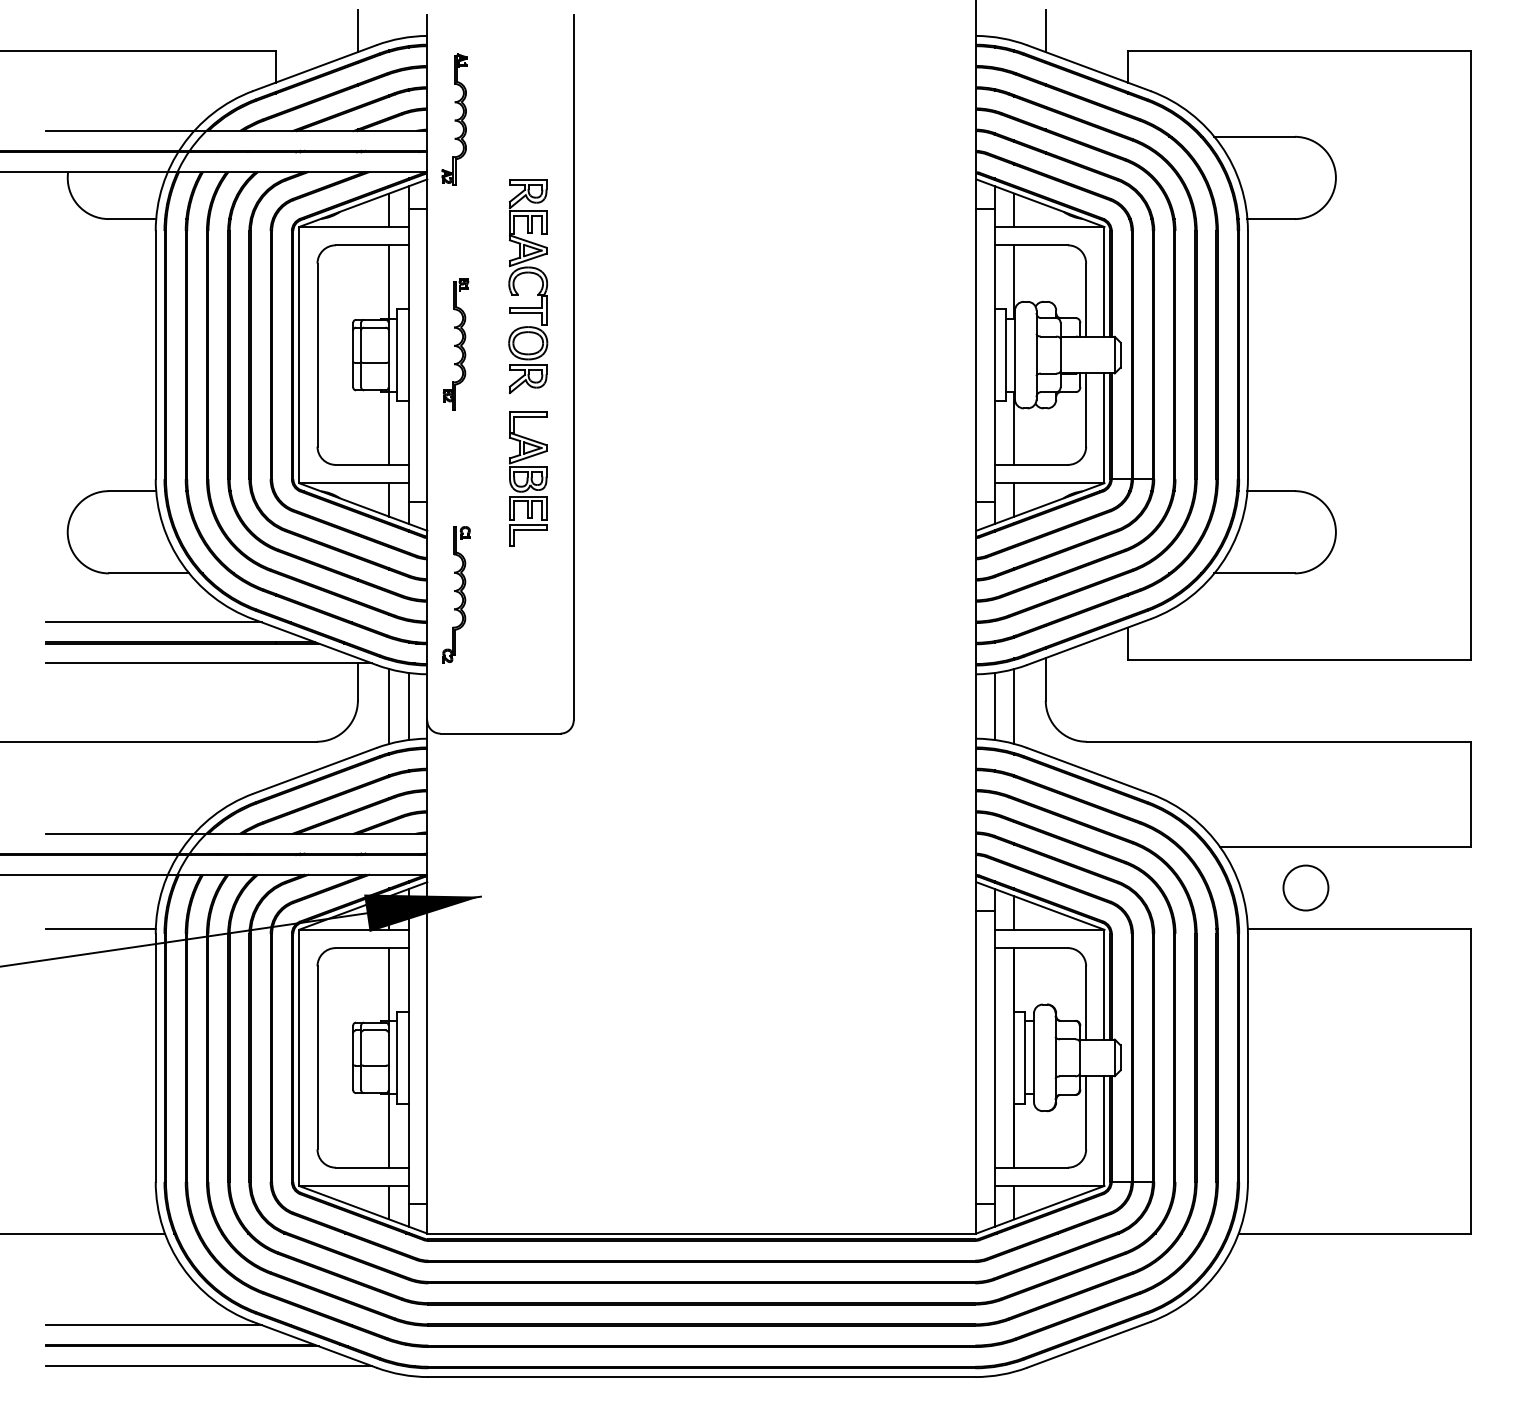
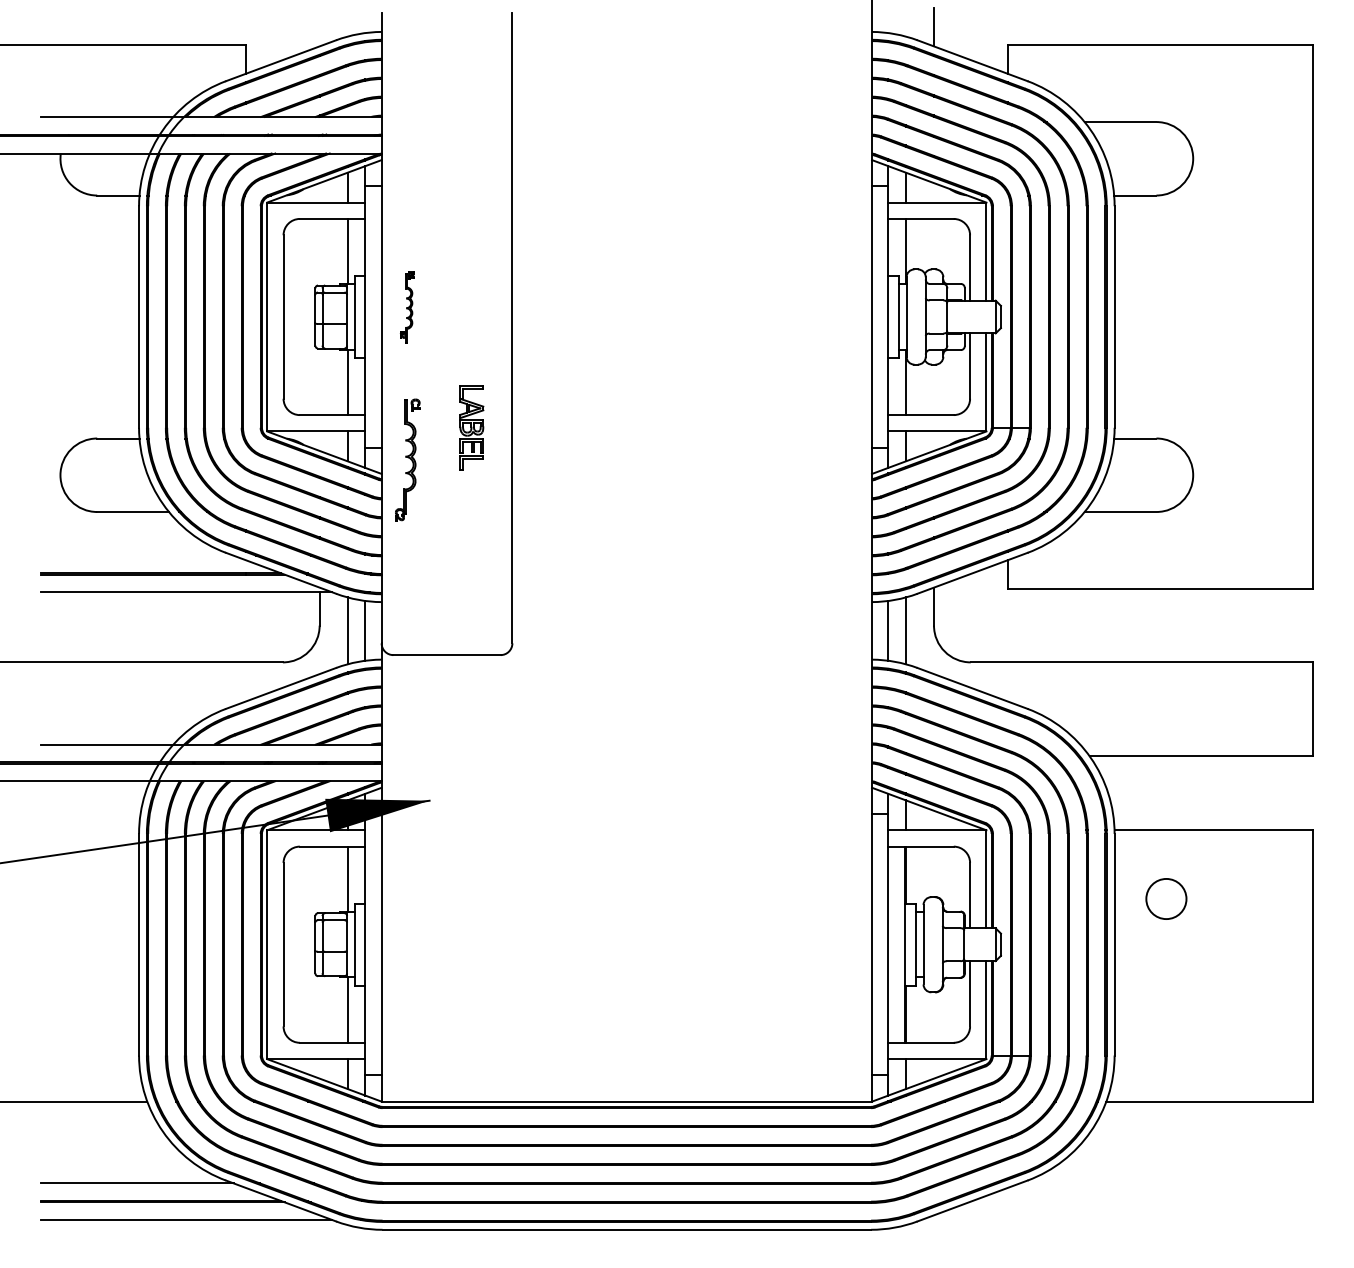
line: (357, 30) -> (319, 27), removed
part: (454, 119) -> (405, 106), removed
part: (518, 294) -> (463, 262), removed
part: (456, 344) -> (407, 307), size x0.6
part: (527, 478) -> (471, 427), size x0.7
part: (456, 594) -> (407, 459), moved
line: (152, 622) -> (136, 555), removed
circle: (1306, 887) -> (1166, 898), moved
line: (100, 928) -> (89, 829), removed

